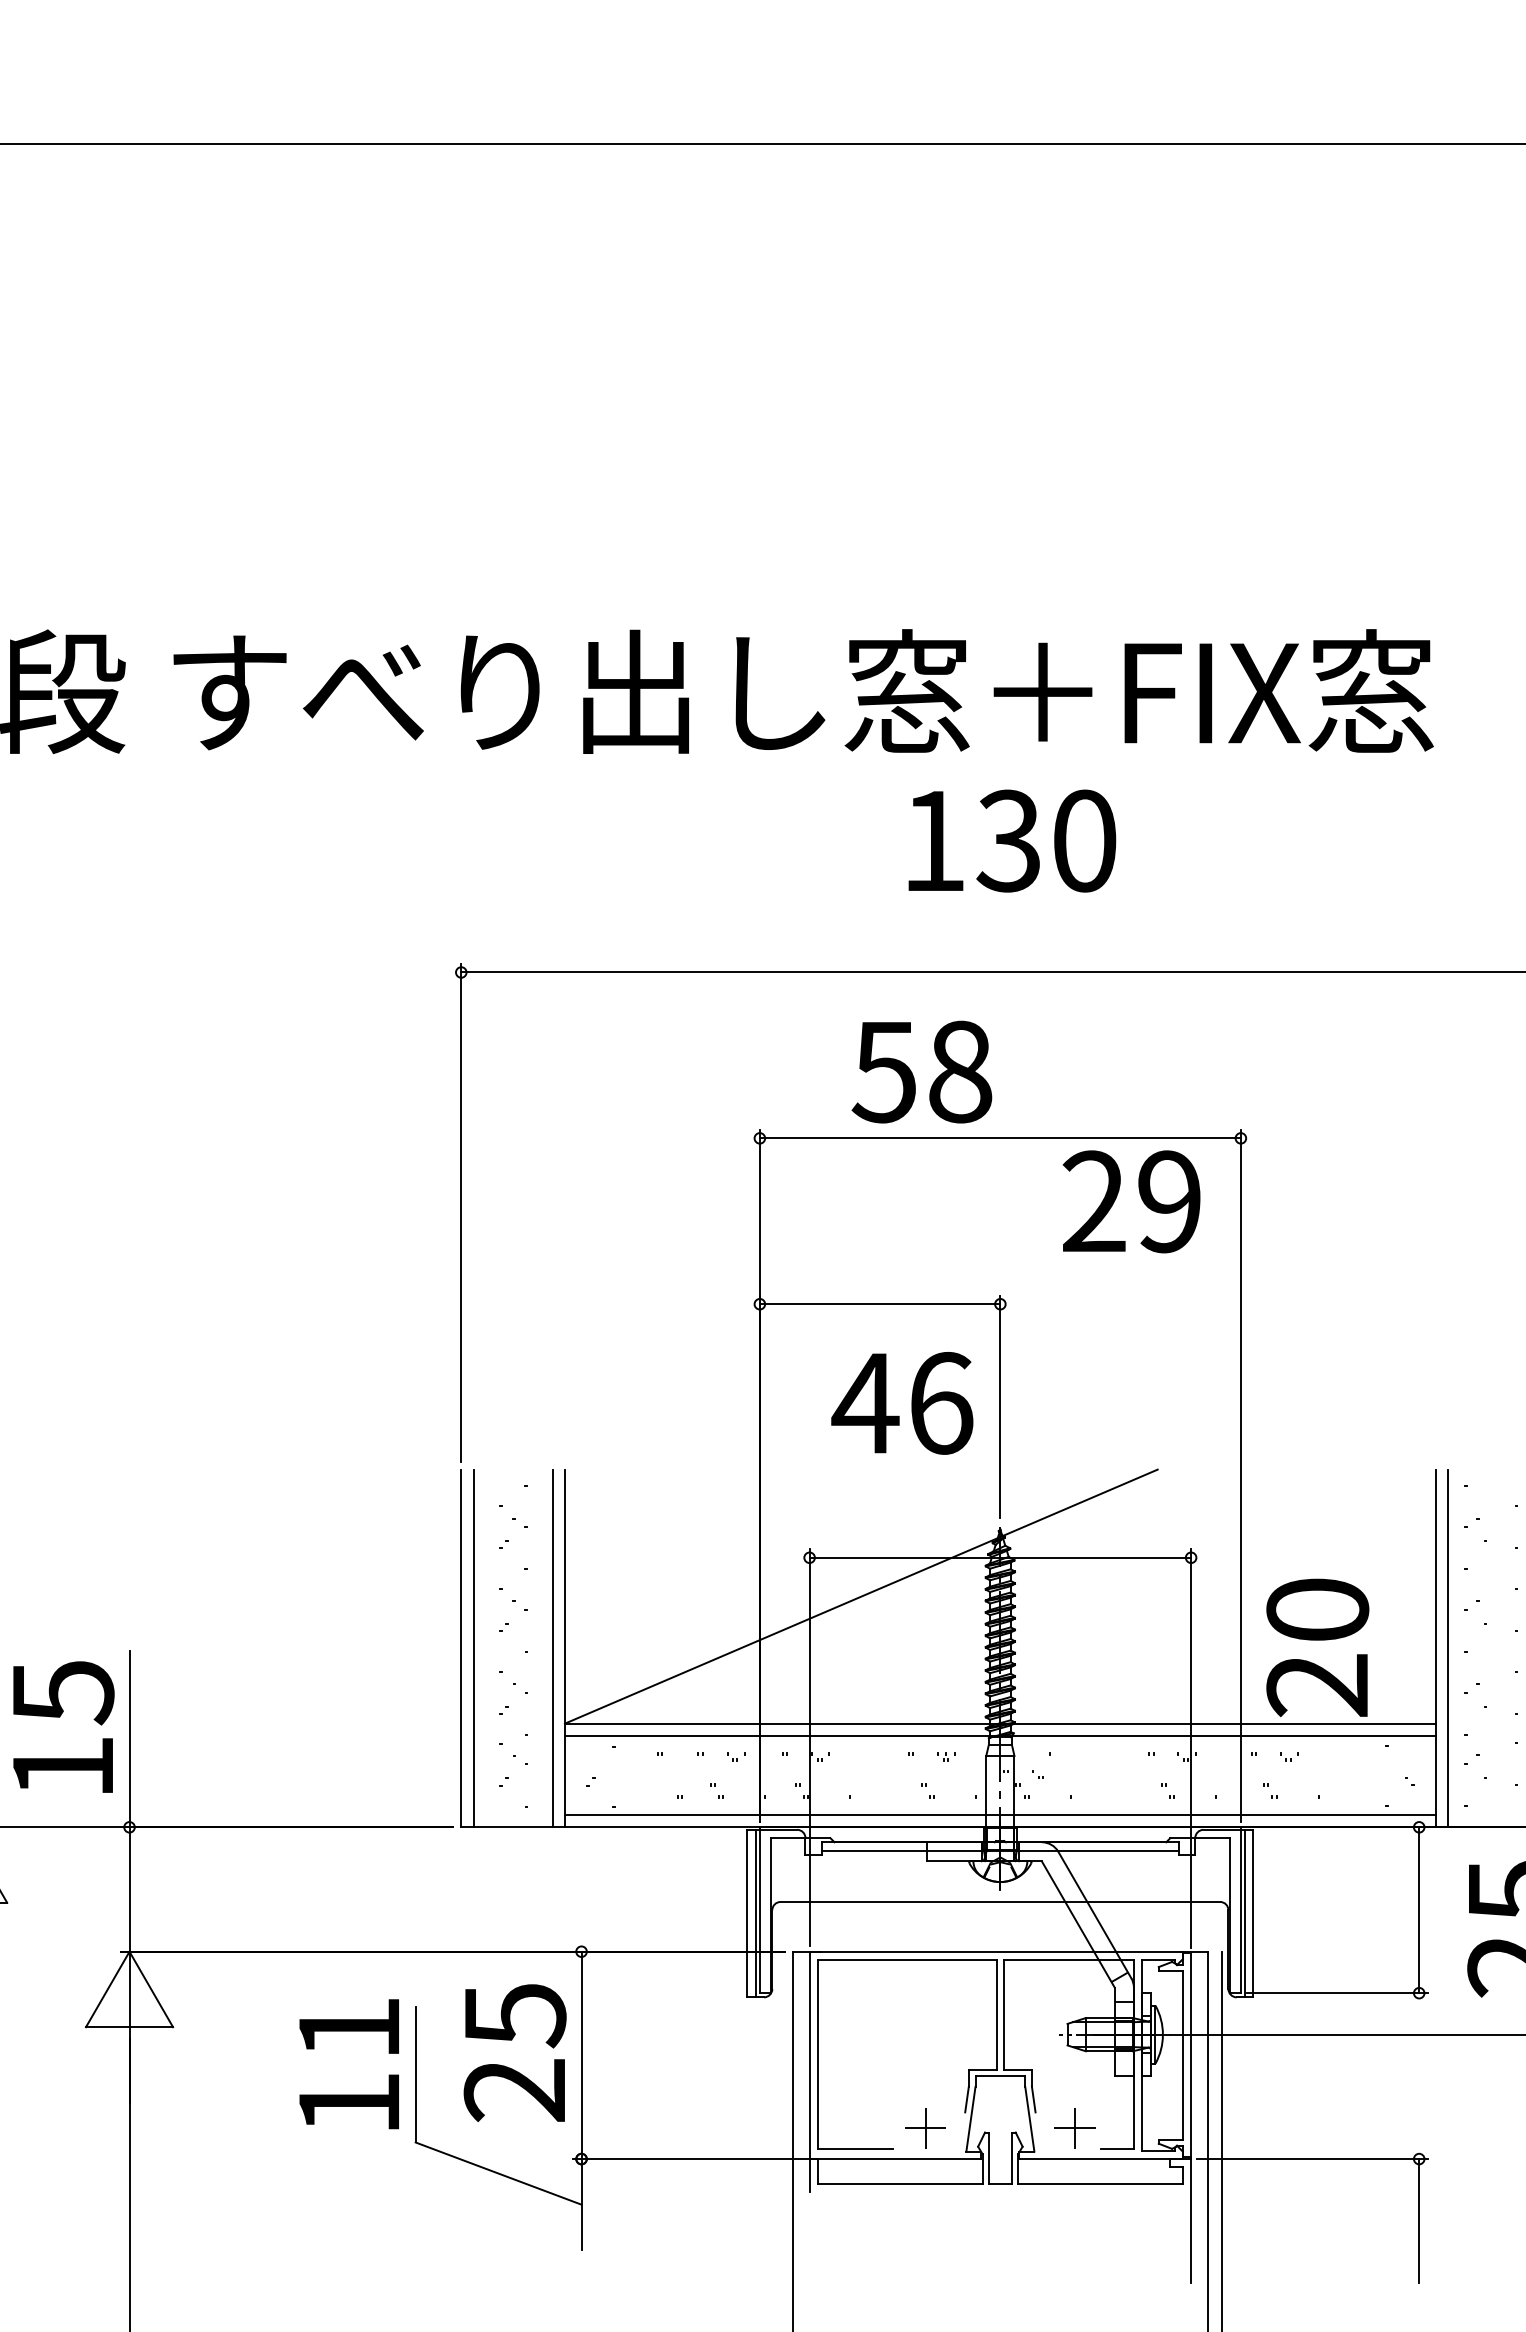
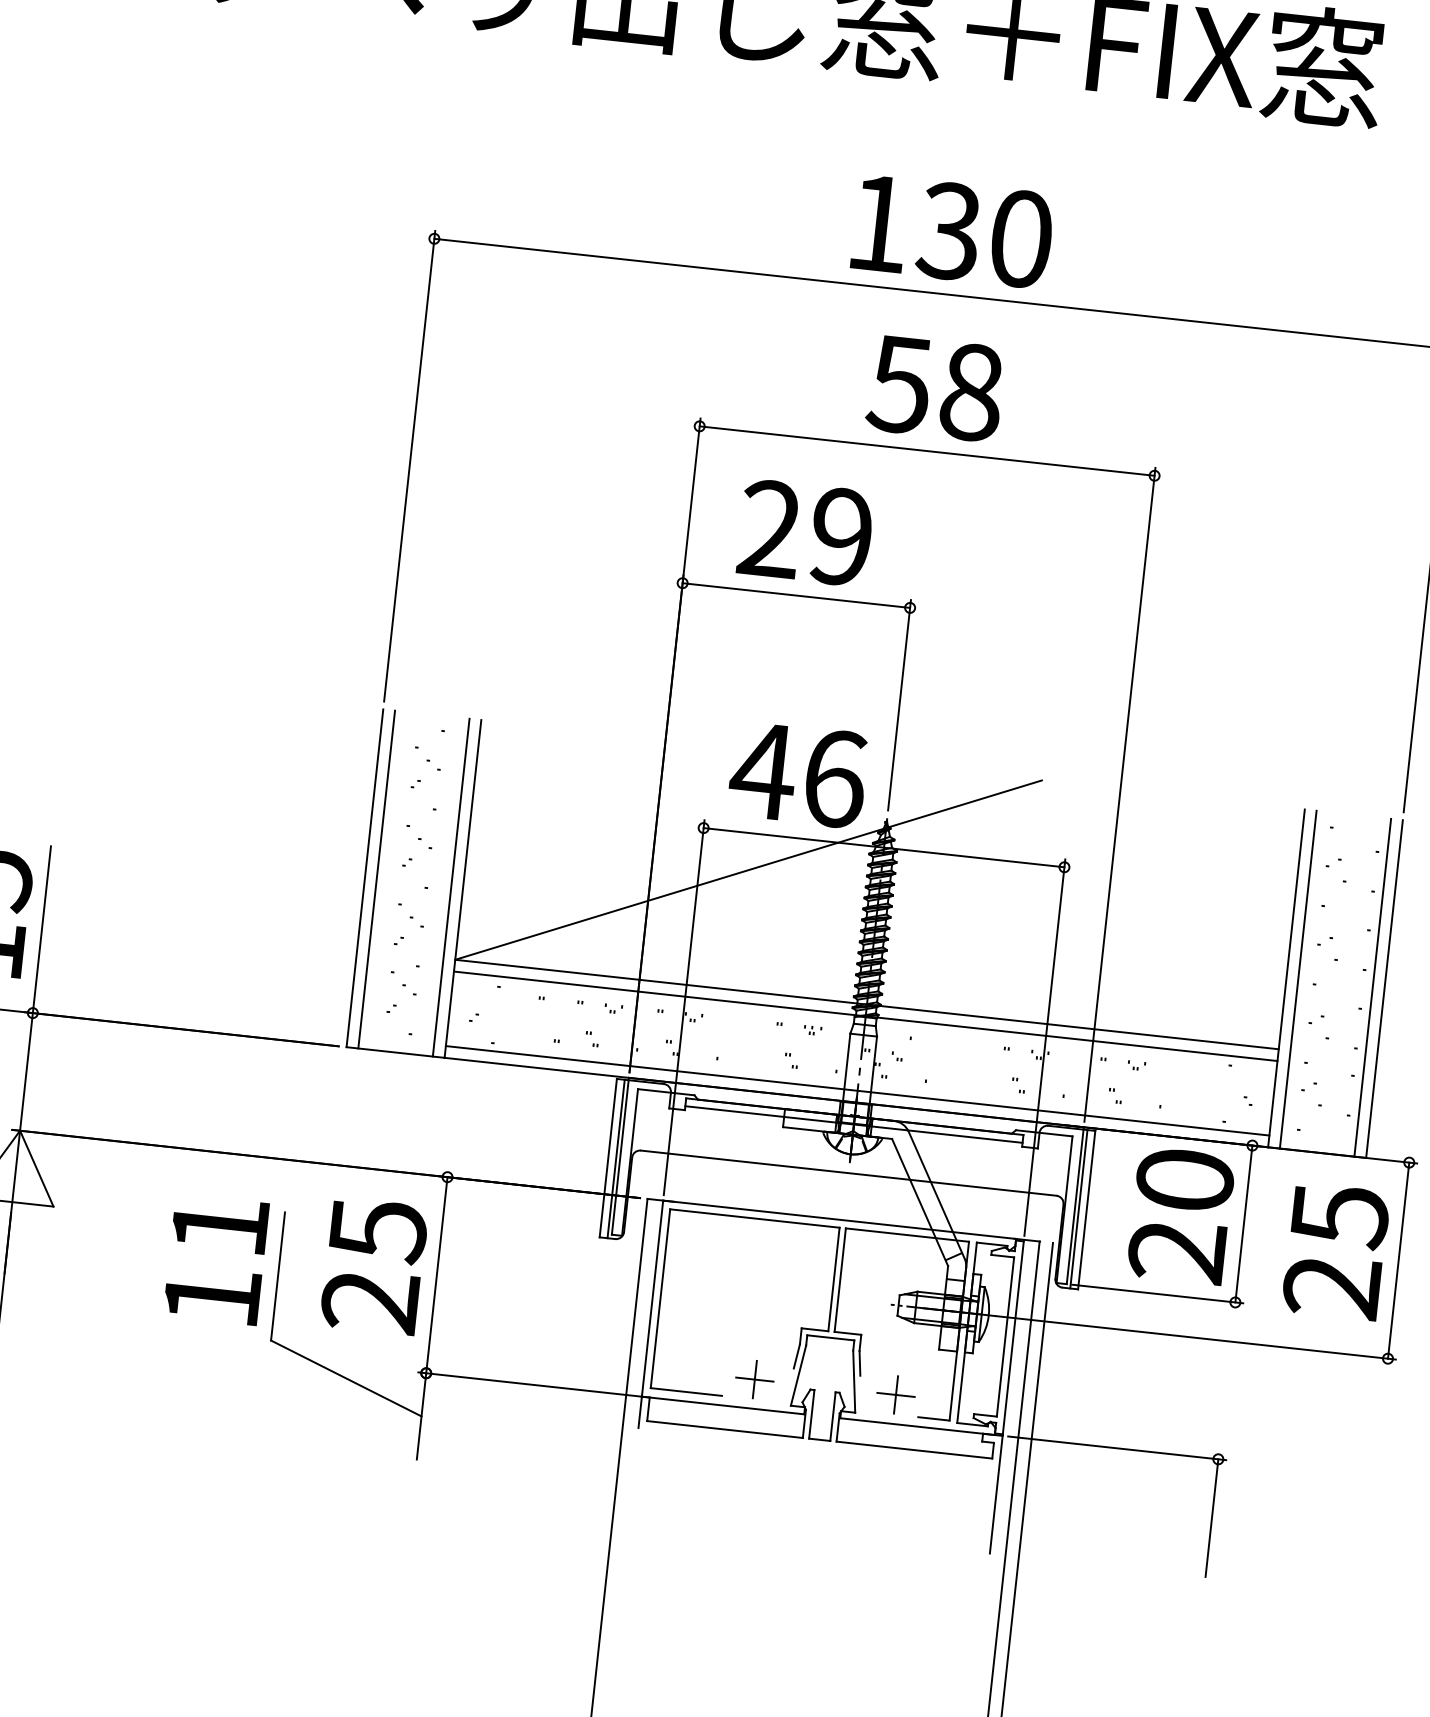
text: (1012, 840) -> (953, 231), moved
text: (921, 1071) -> (935, 387), moved
text: (1131, 1201) -> (805, 532), moved
text: (902, 1403) -> (798, 774), moved
text: (1317, 1647) -> (1181, 1215), moved

